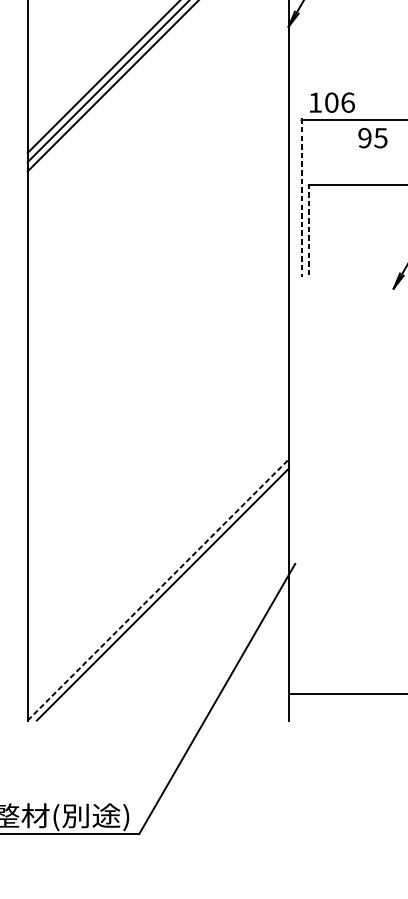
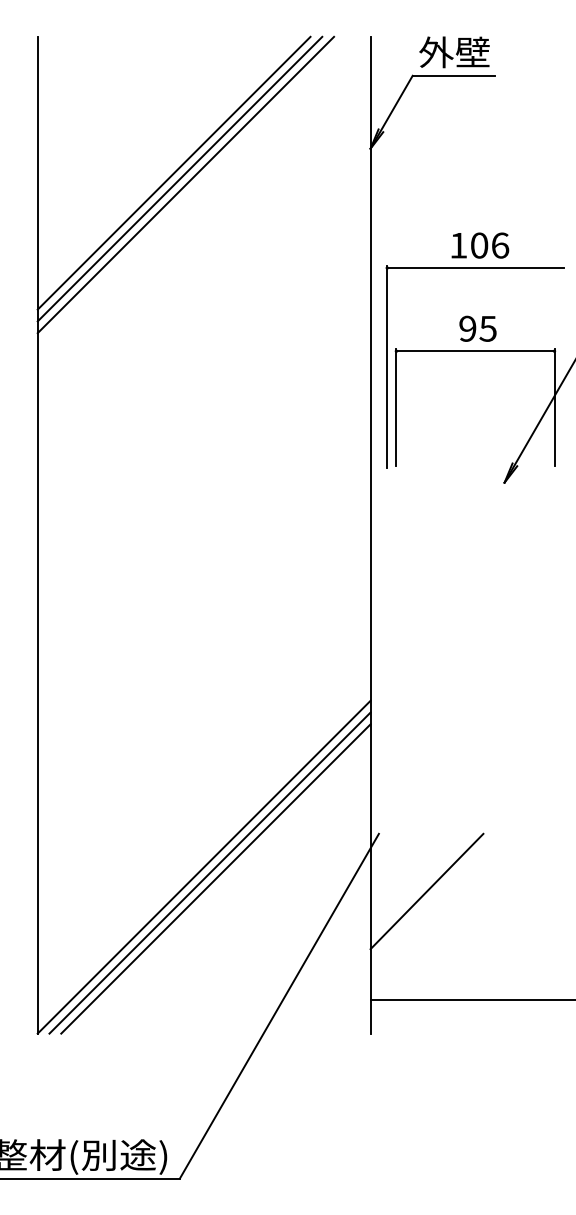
text: (332, 102) -> (480, 245), moved
text: (372, 137) -> (477, 328), moved
line: (301, 198) -> (387, 367), dashed -> solid
line: (309, 229) -> (396, 407), dashed -> solid
line: (158, 589) -> (204, 866), dashed -> solid
line: (167, 598) -> (215, 878), added
line: (332, 609) -> (426, 891), added

